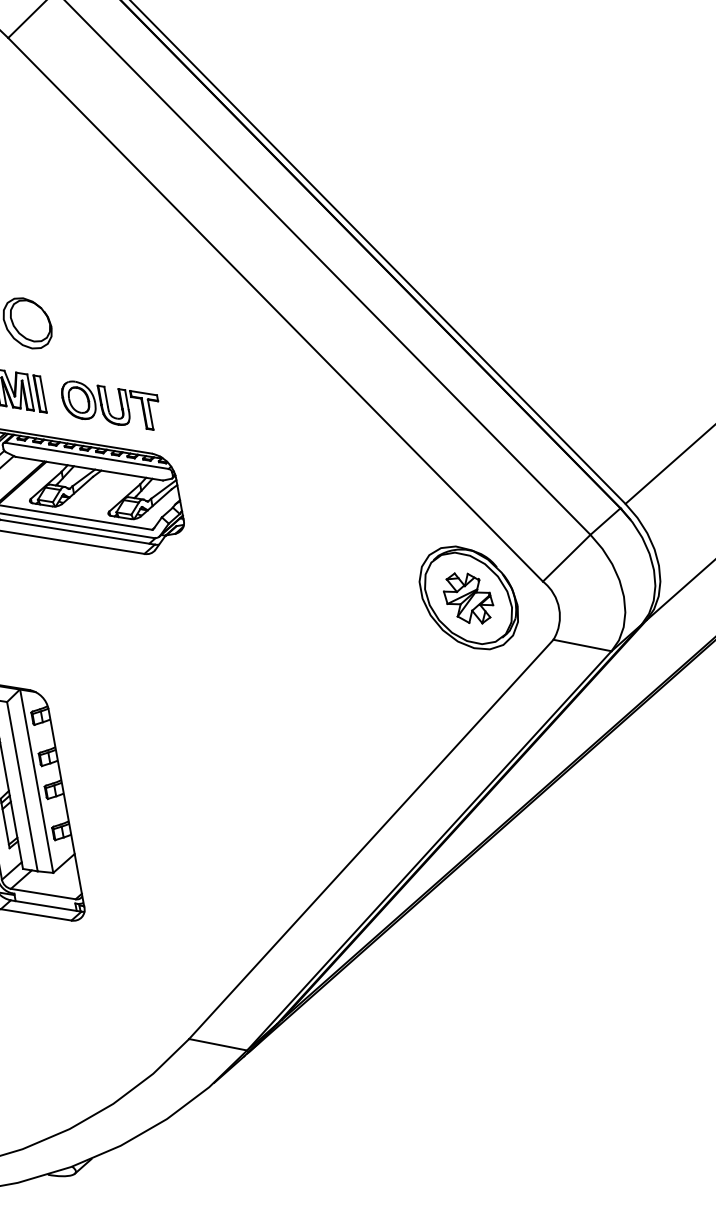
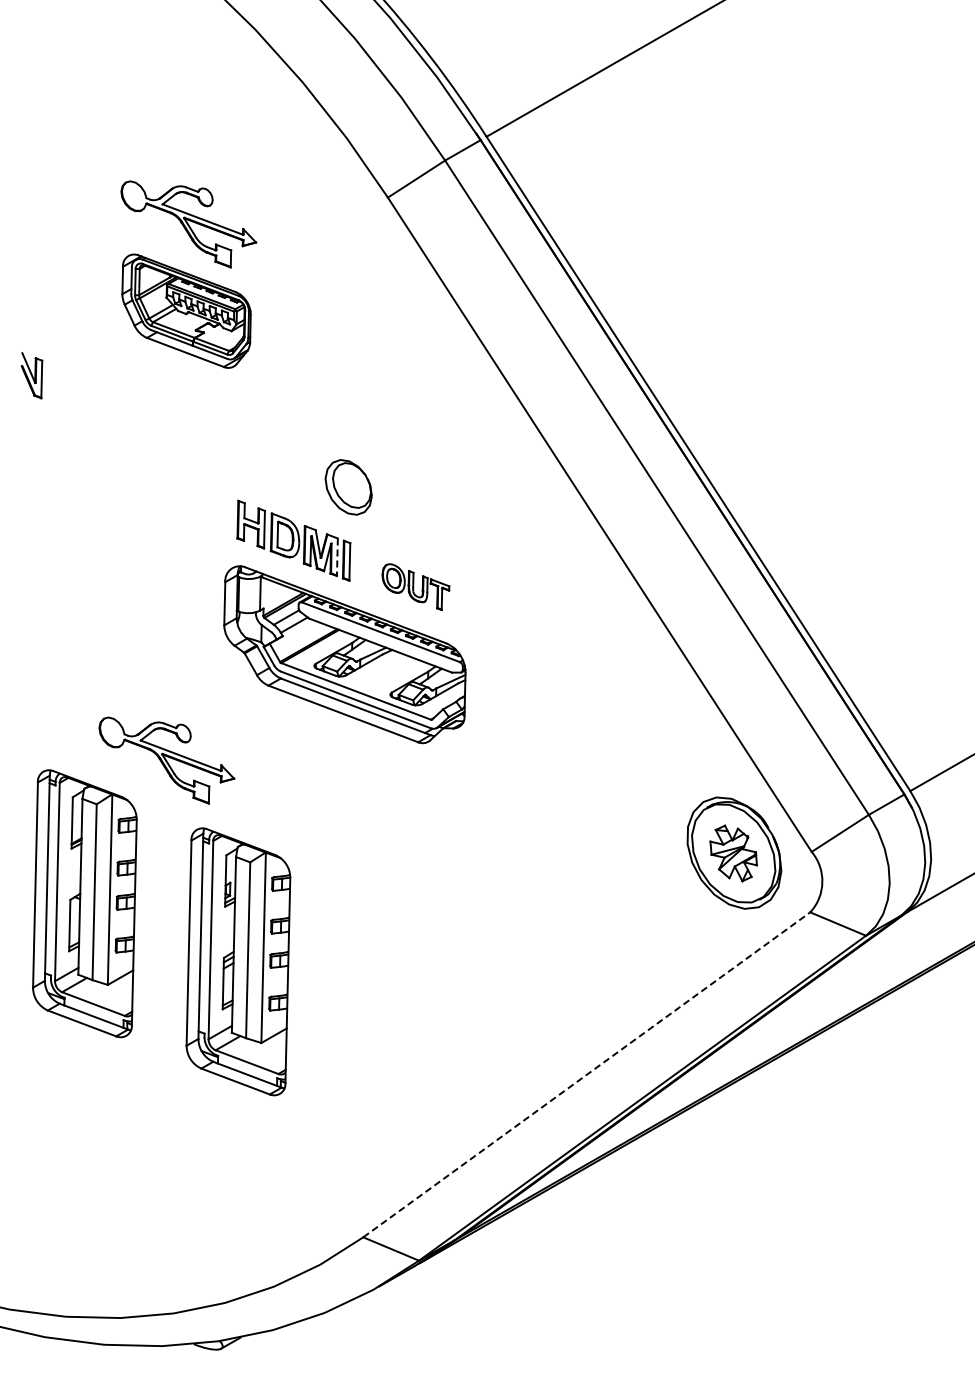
line: (30, 392) -> (337, 557), solid -> dashed
part: (111, 405) -> (415, 586), size x0.7
line: (371, 838) -> (587, 1074), solid -> dashed

